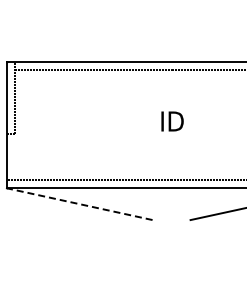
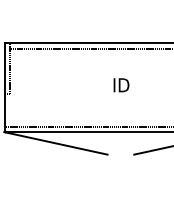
line: (79, 204) -> (56, 143), dashed -> solid

